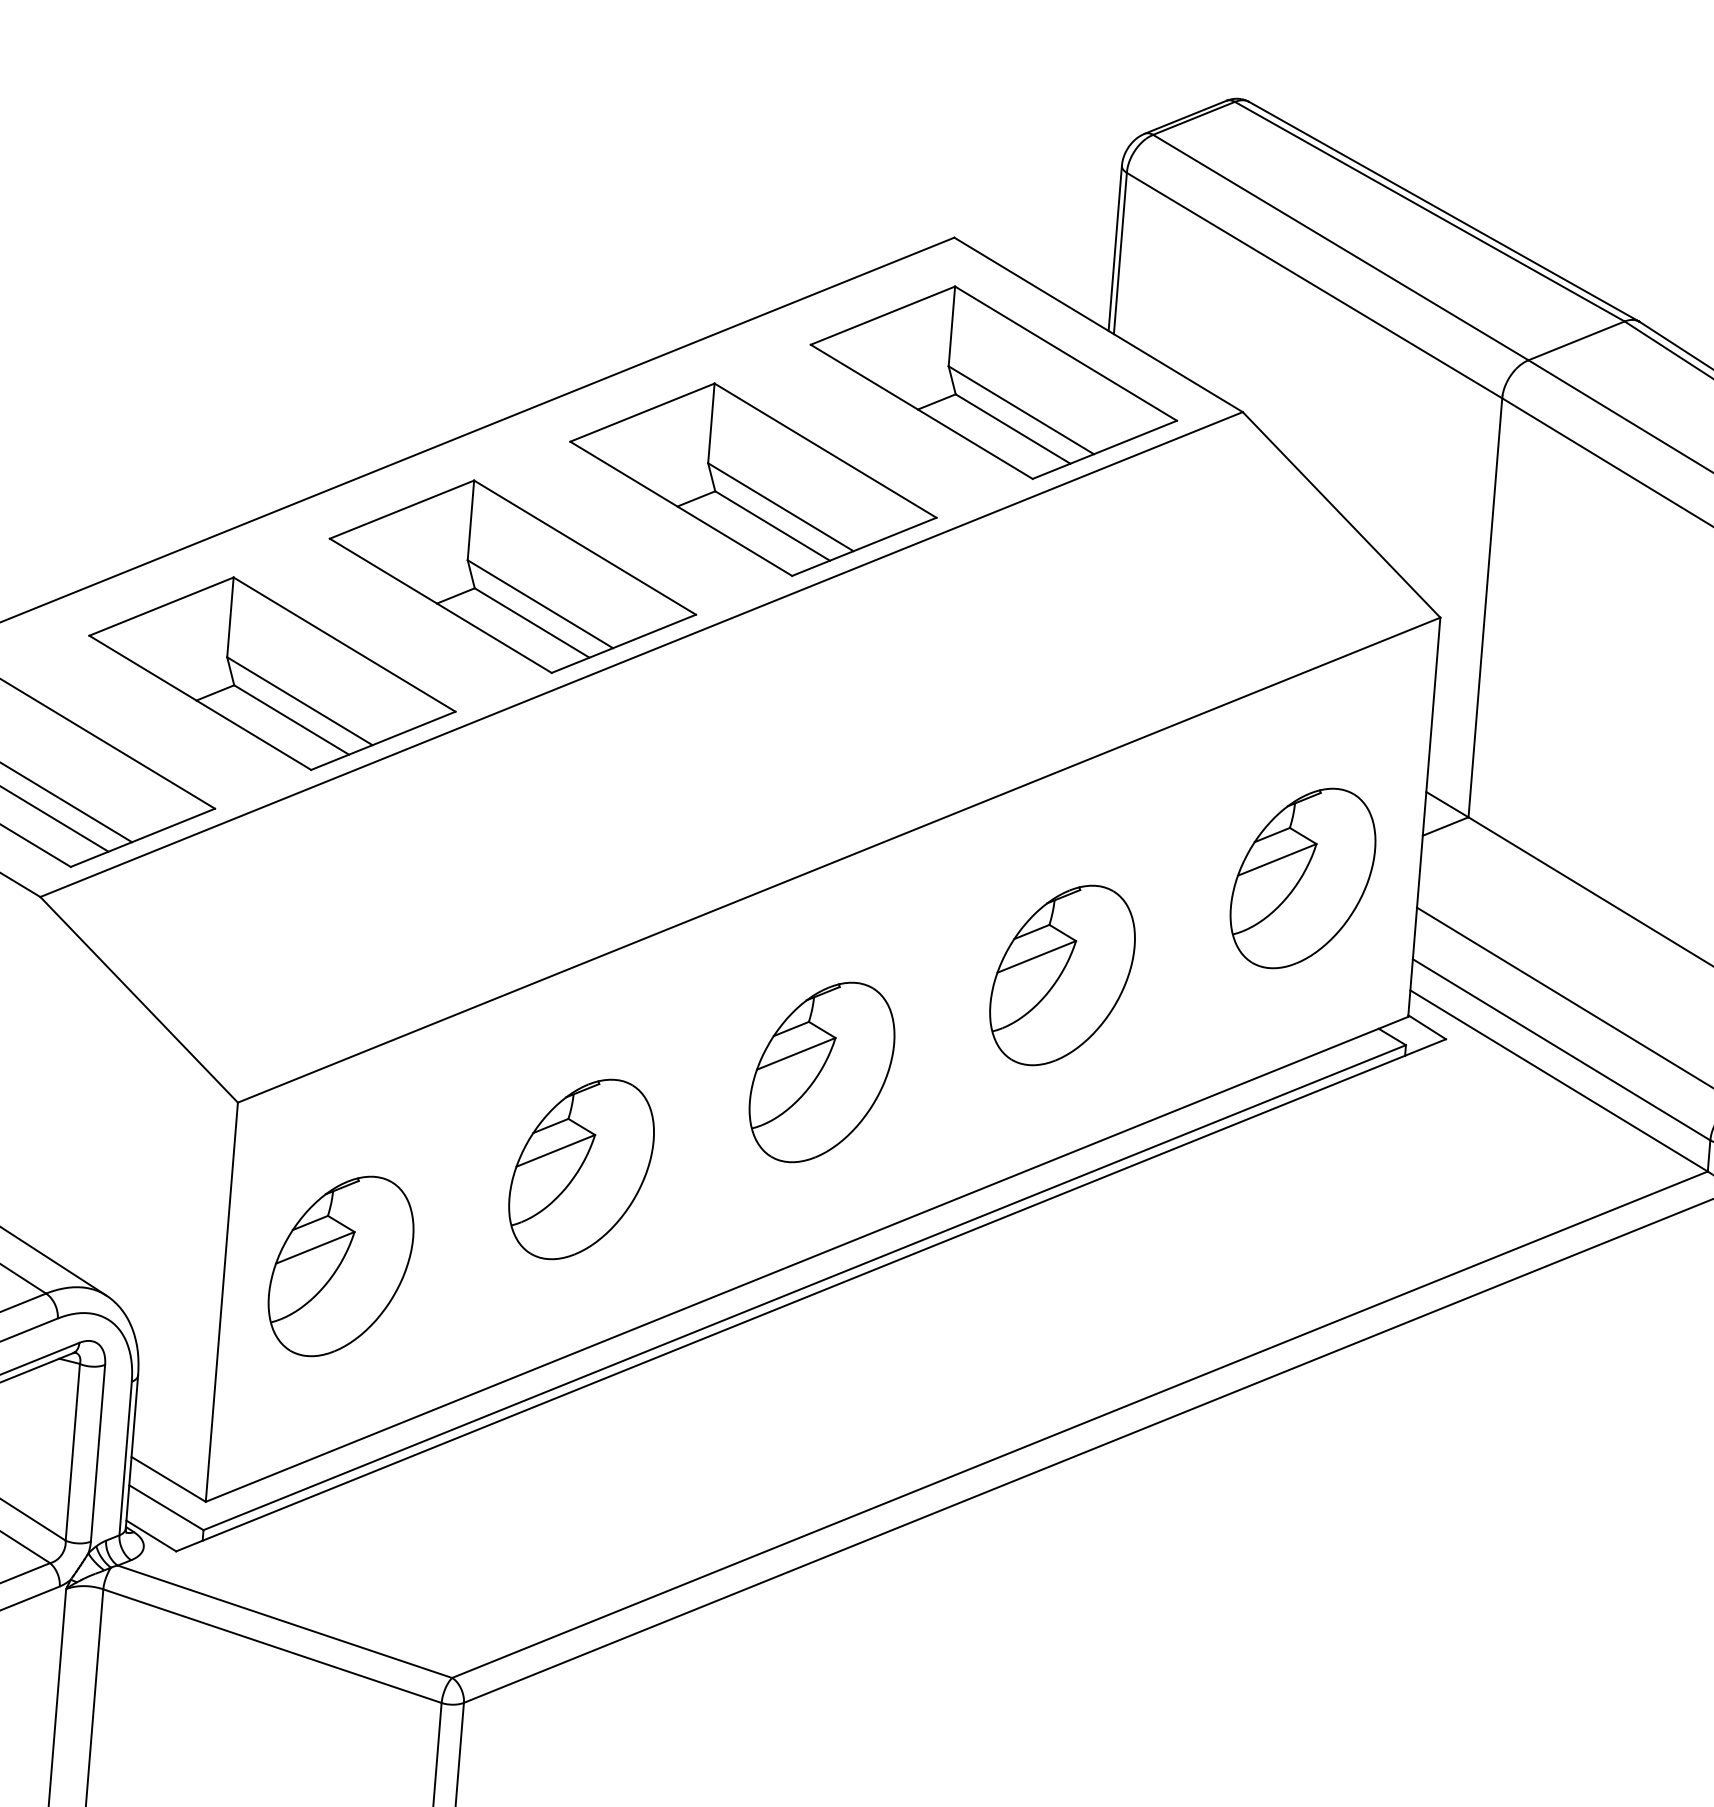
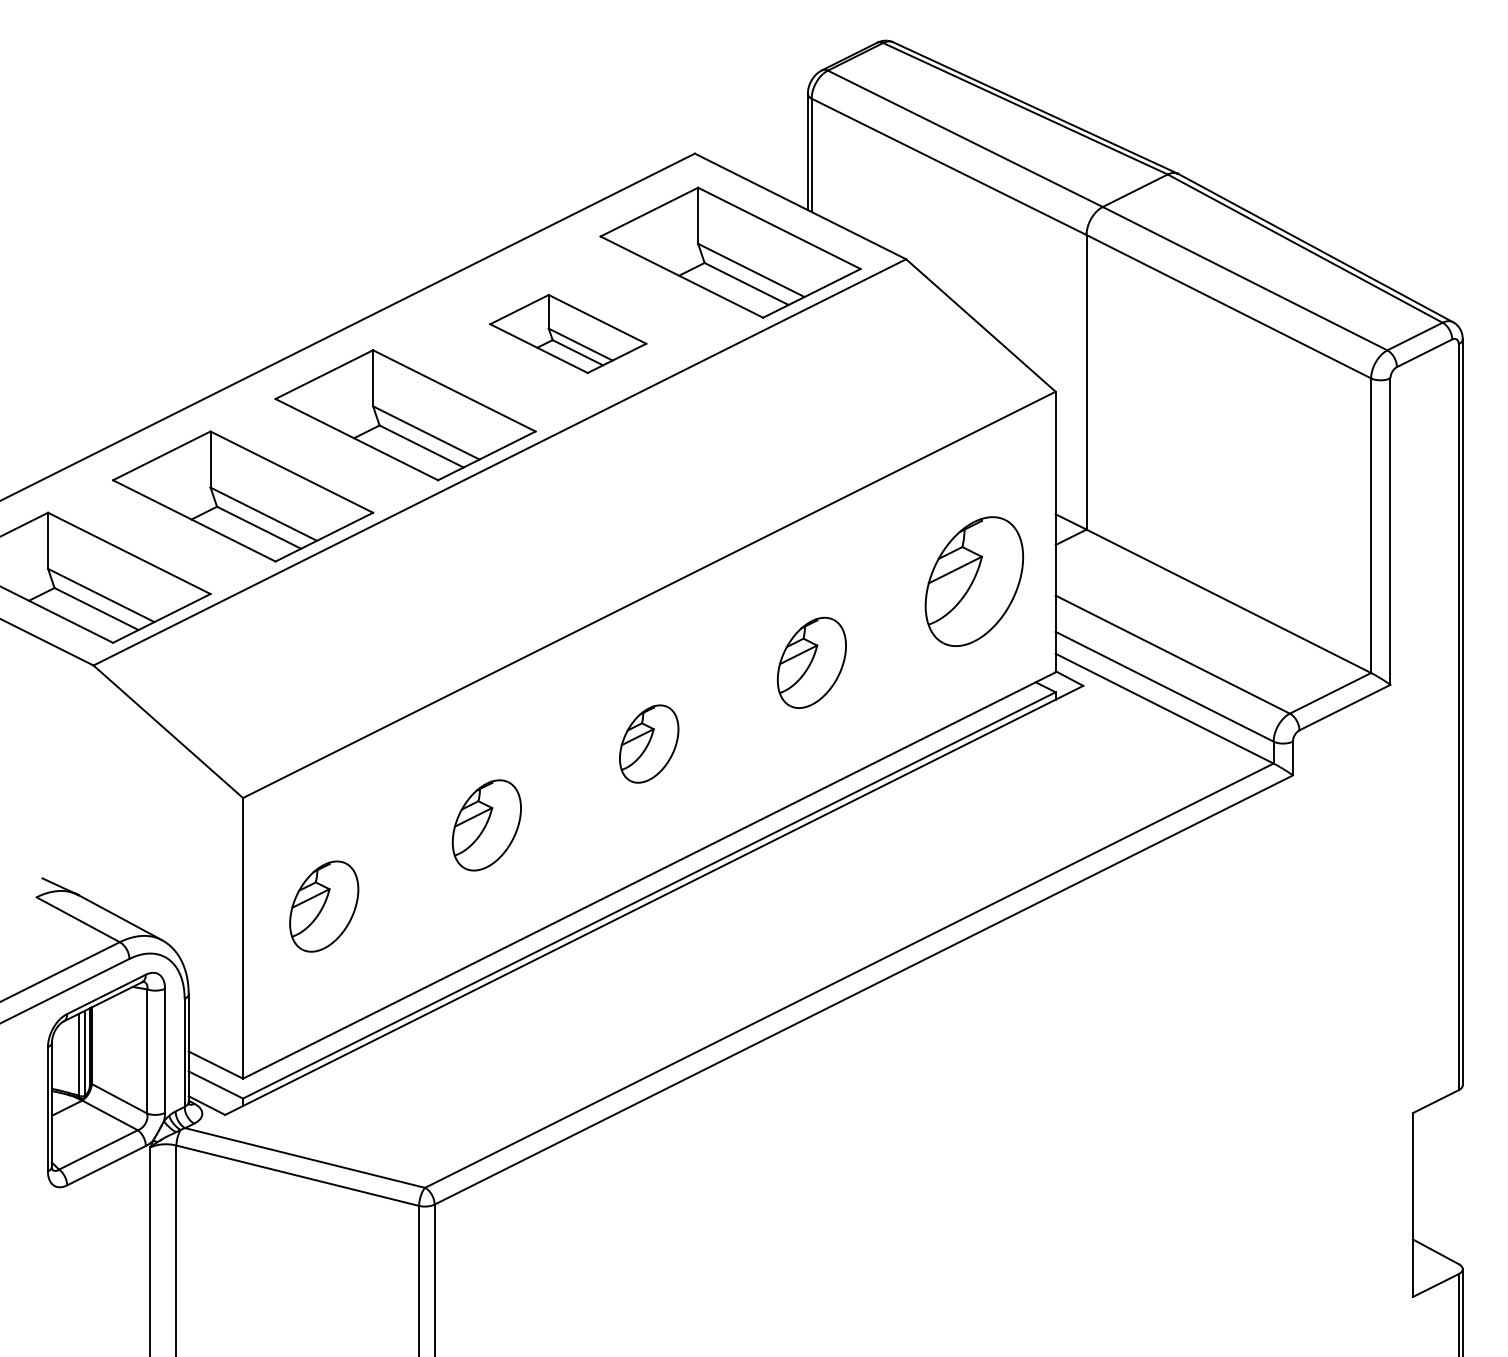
part: (754, 479) -> (568, 333), size x0.6
part: (1062, 974) -> (811, 662), size x0.7
part: (820, 1071) -> (648, 743), size x0.6
part: (581, 1169) -> (486, 825), size x0.7
part: (339, 1266) -> (323, 906), size x0.7

